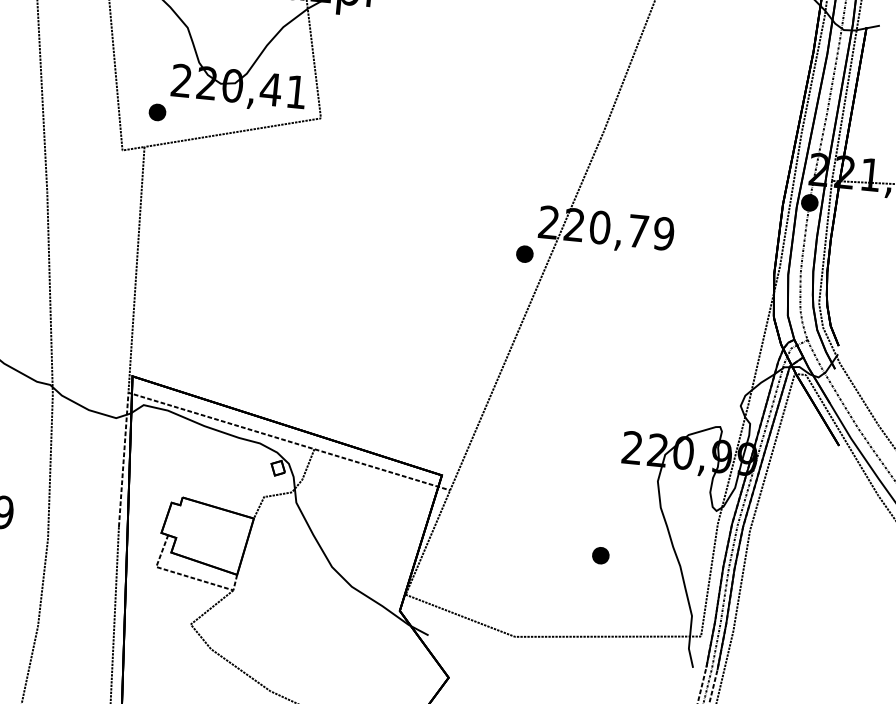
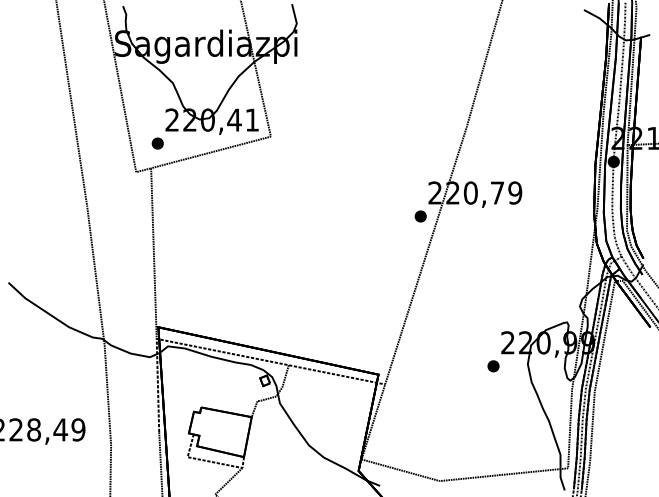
part: (600, 555) -> (493, 366), moved

